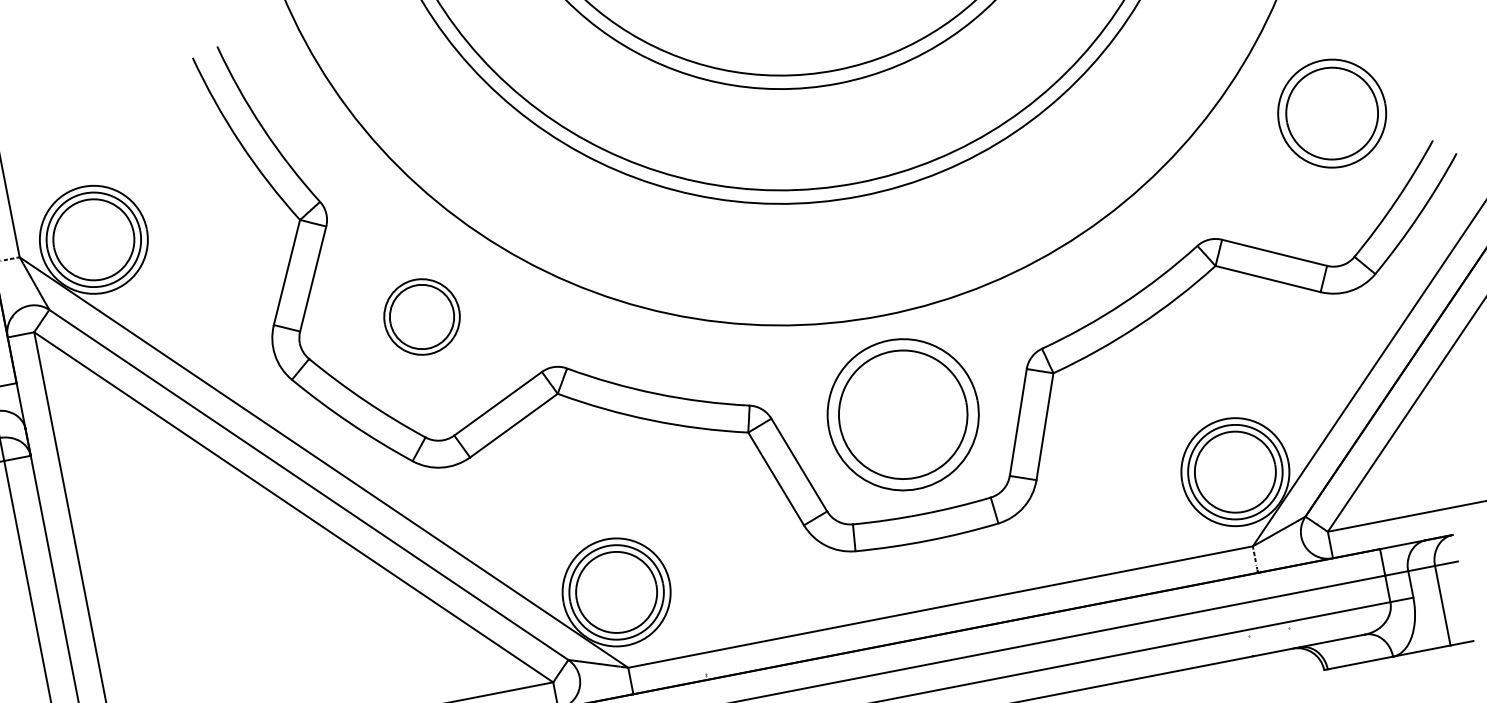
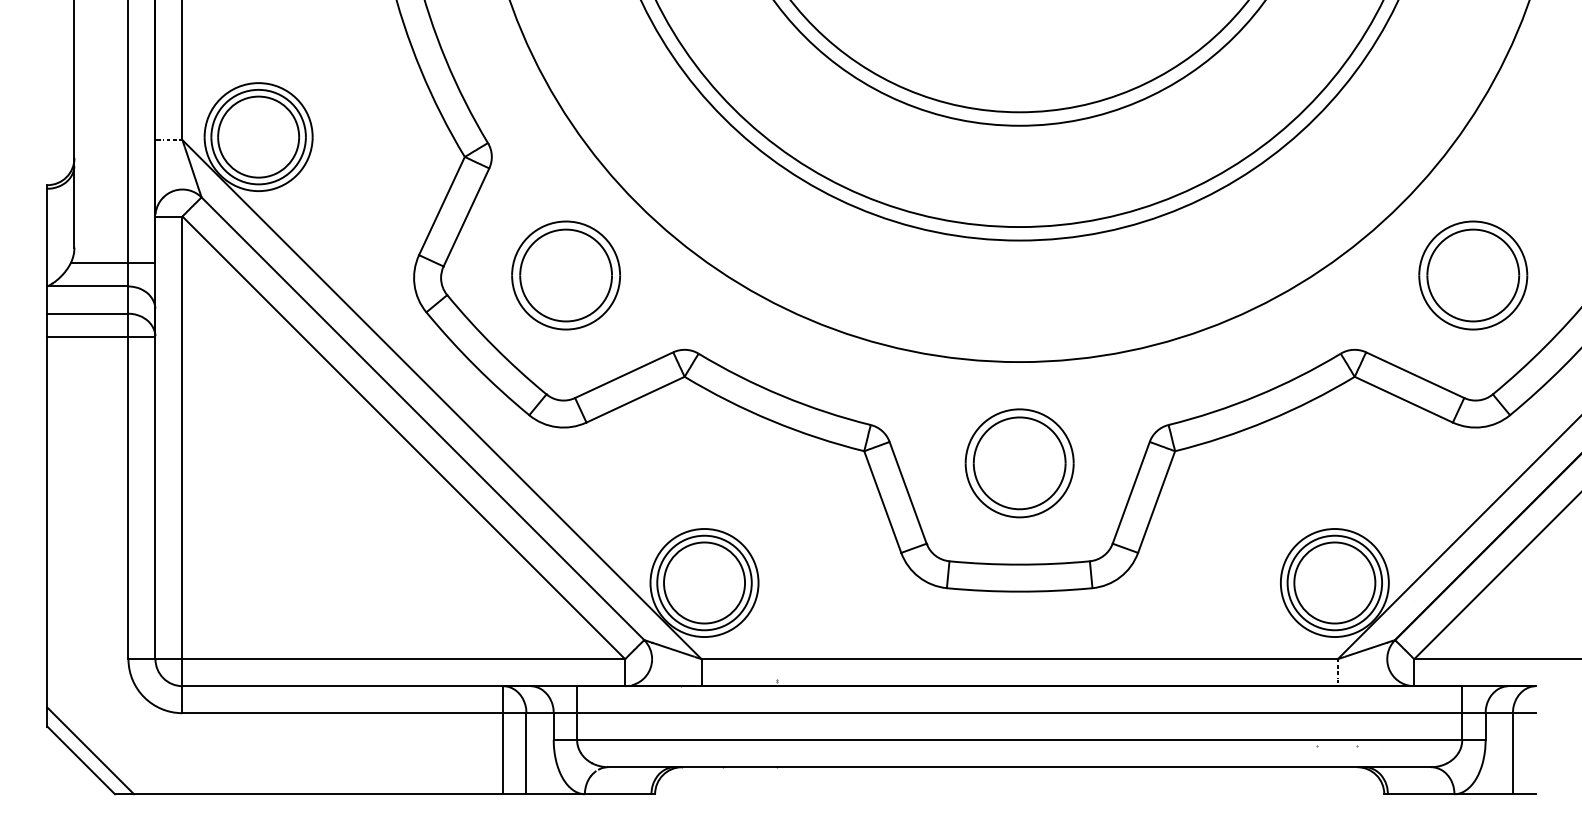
part: (1332, 113) -> (1473, 275), moved
part: (421, 317) -> (565, 275), size x1.43
part: (903, 415) -> (1019, 463), size x0.71

